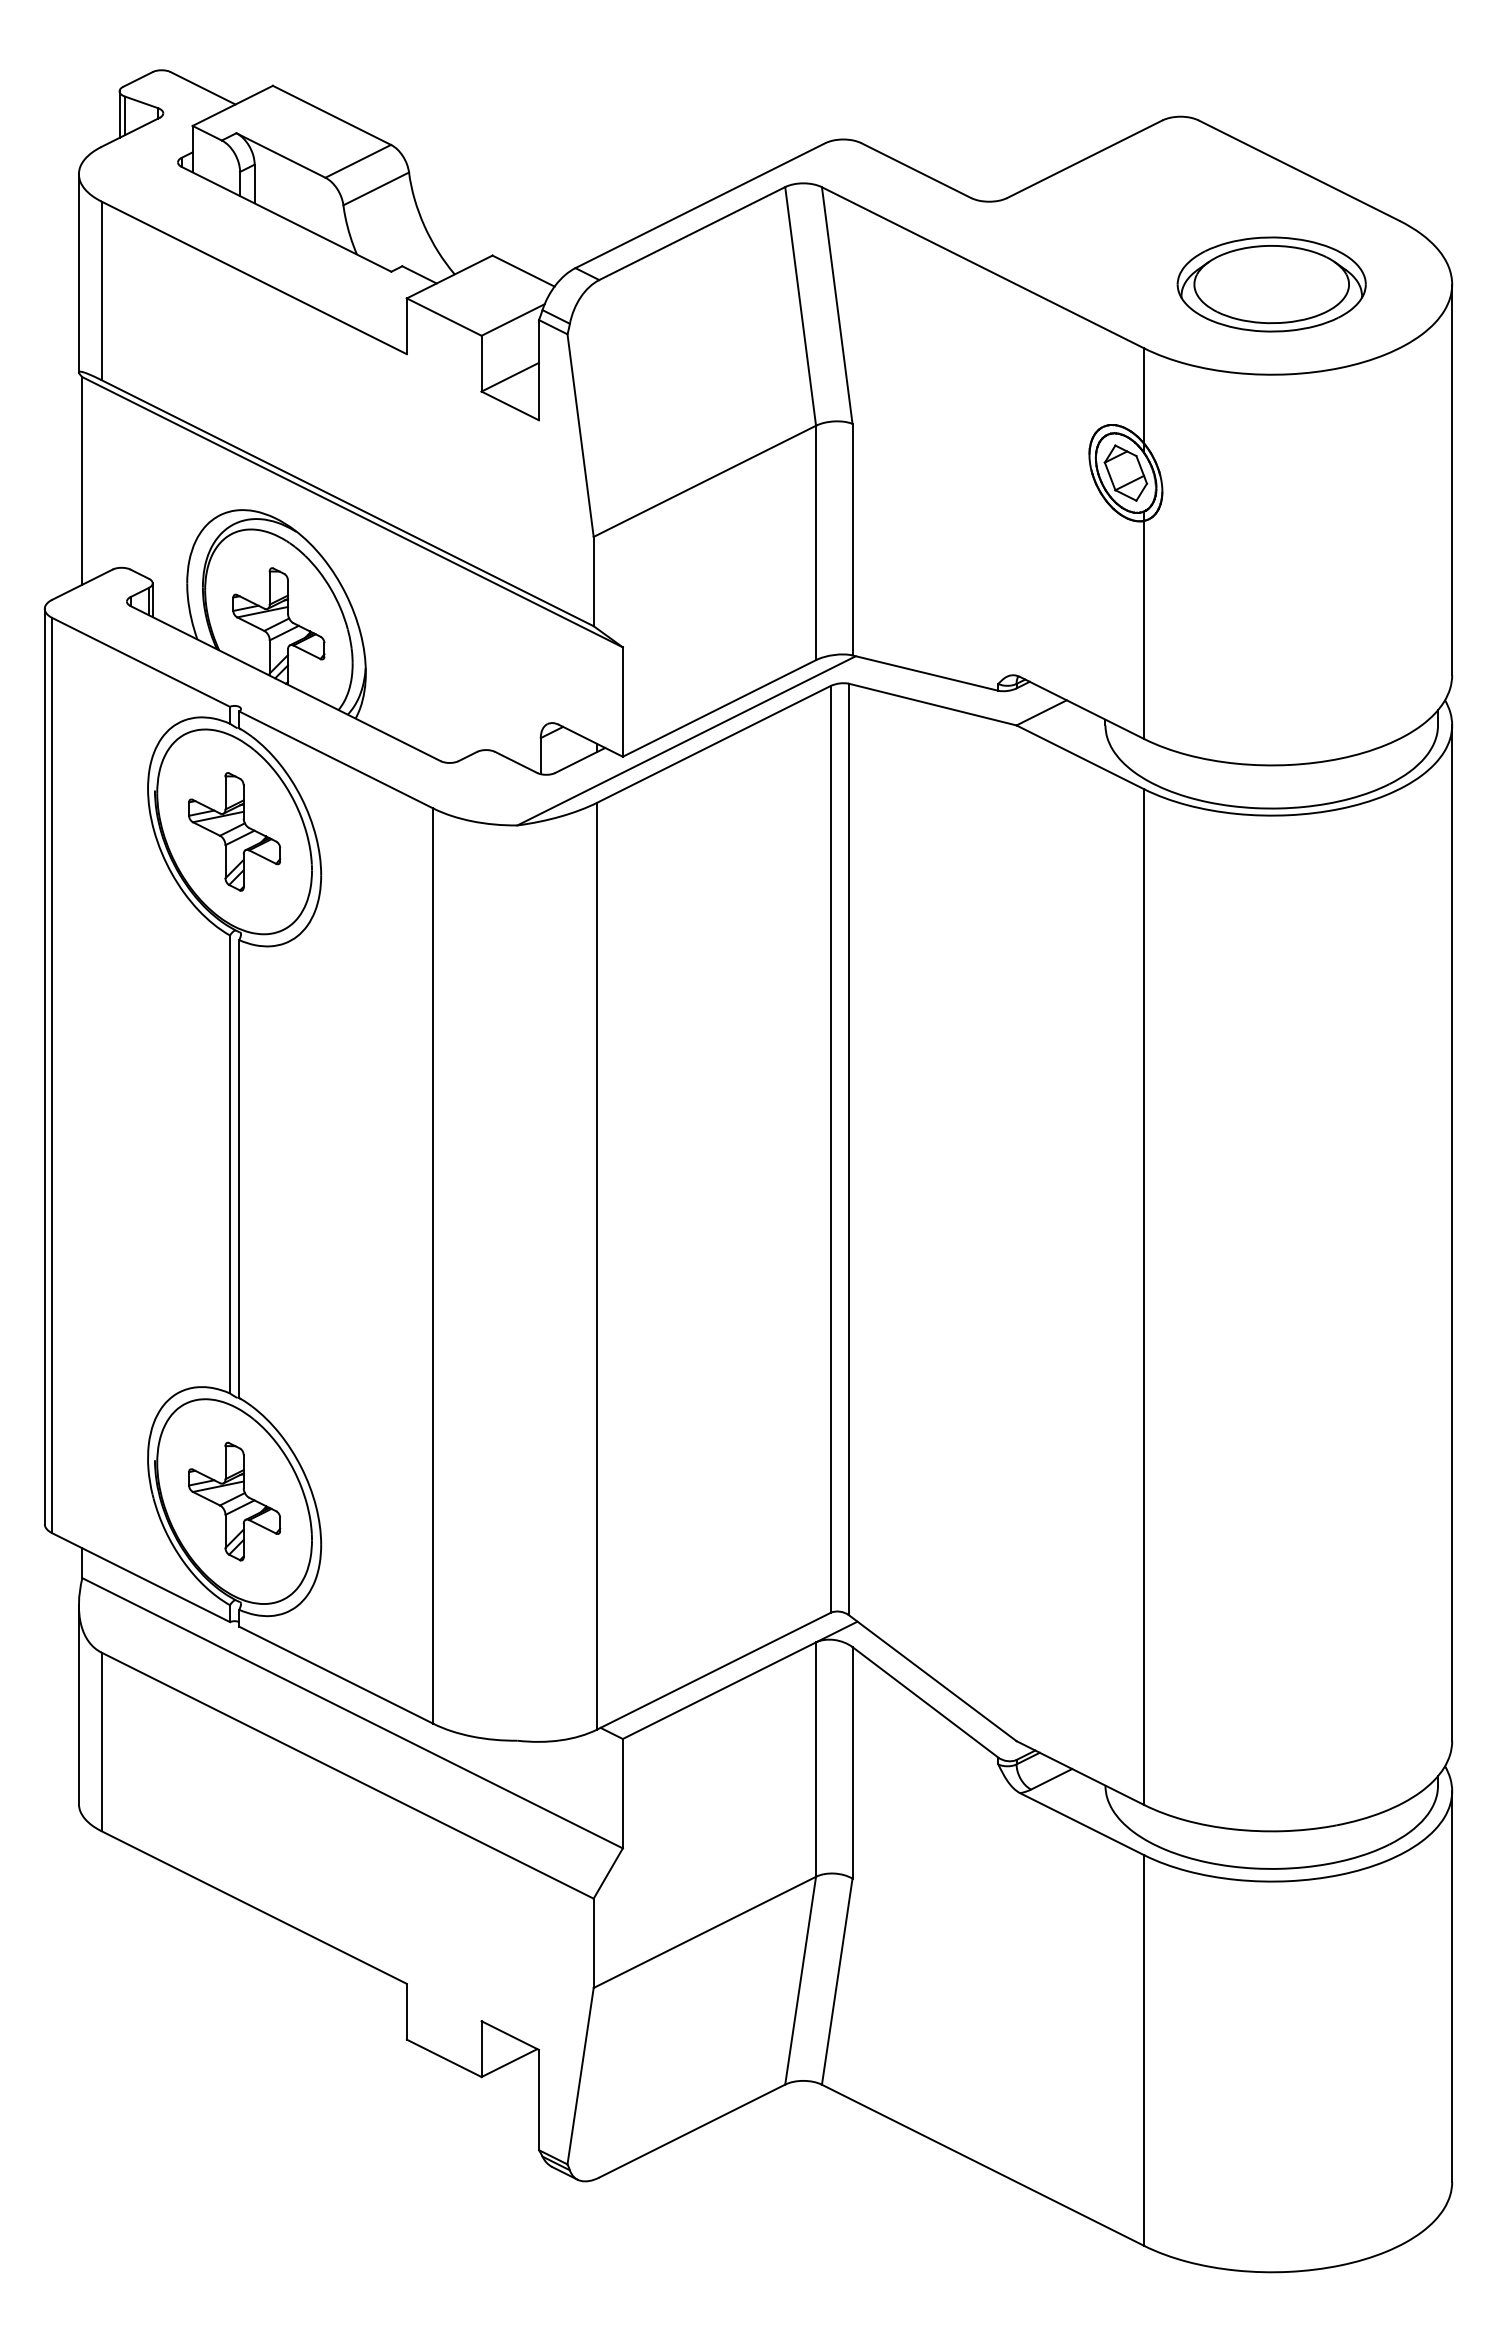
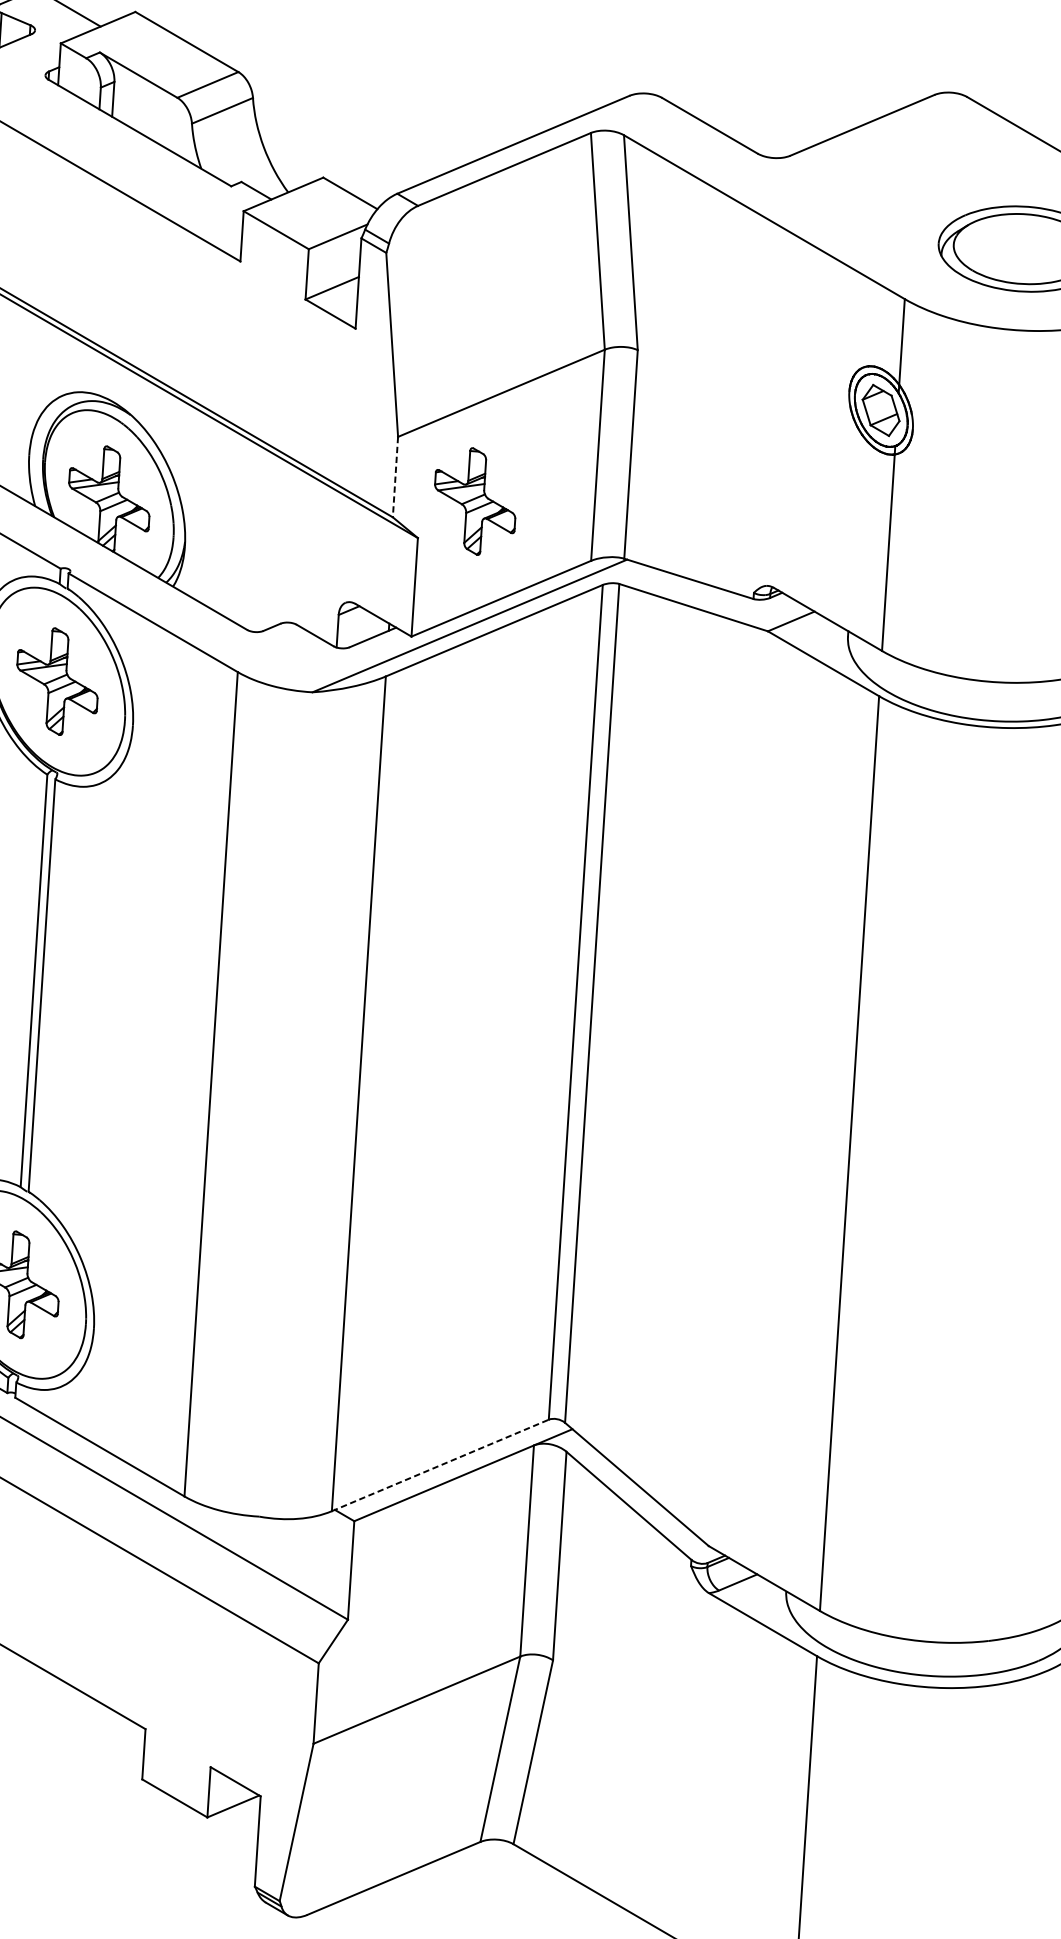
line: (593, 581) -> (395, 477), solid -> dashed
part: (683, 602) -> (475, 501), added
line: (714, 1670) -> (440, 1464), solid -> dashed

